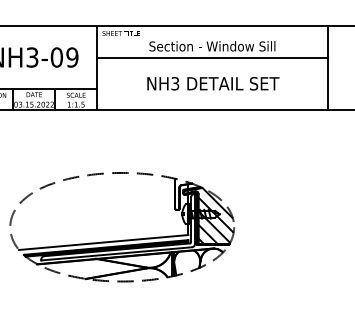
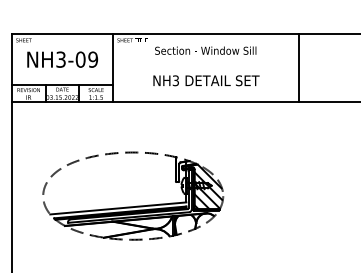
line: (212, 57) -> (205, 59), removed

